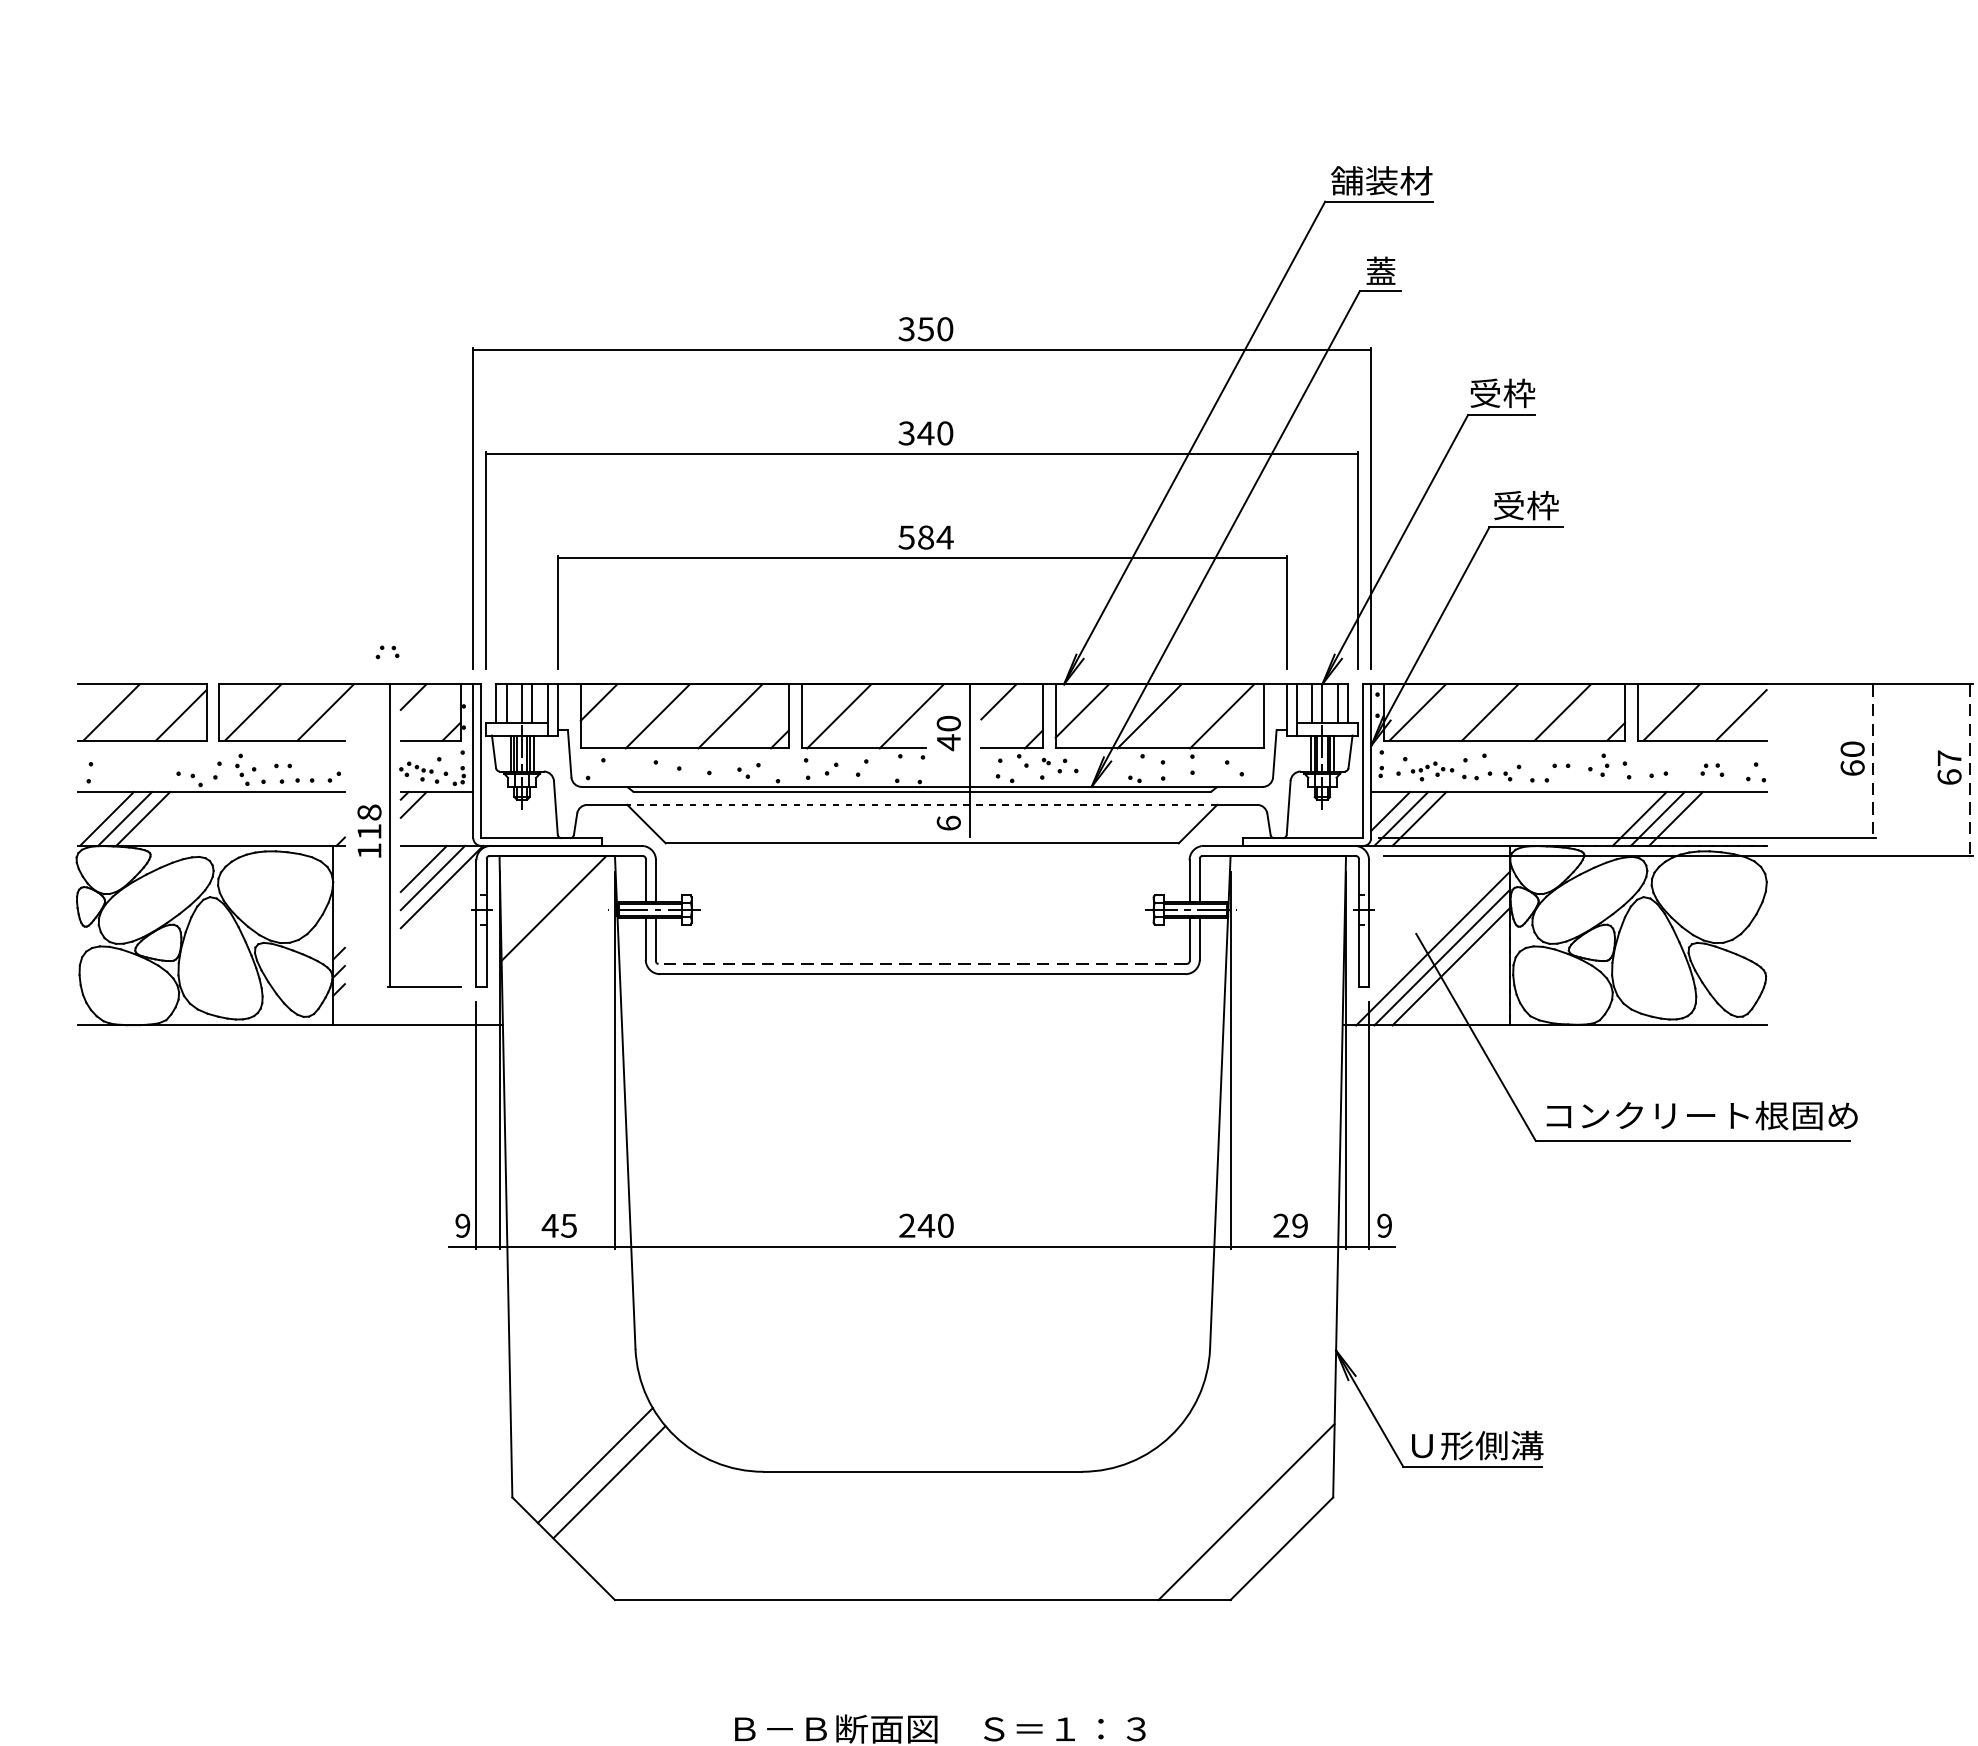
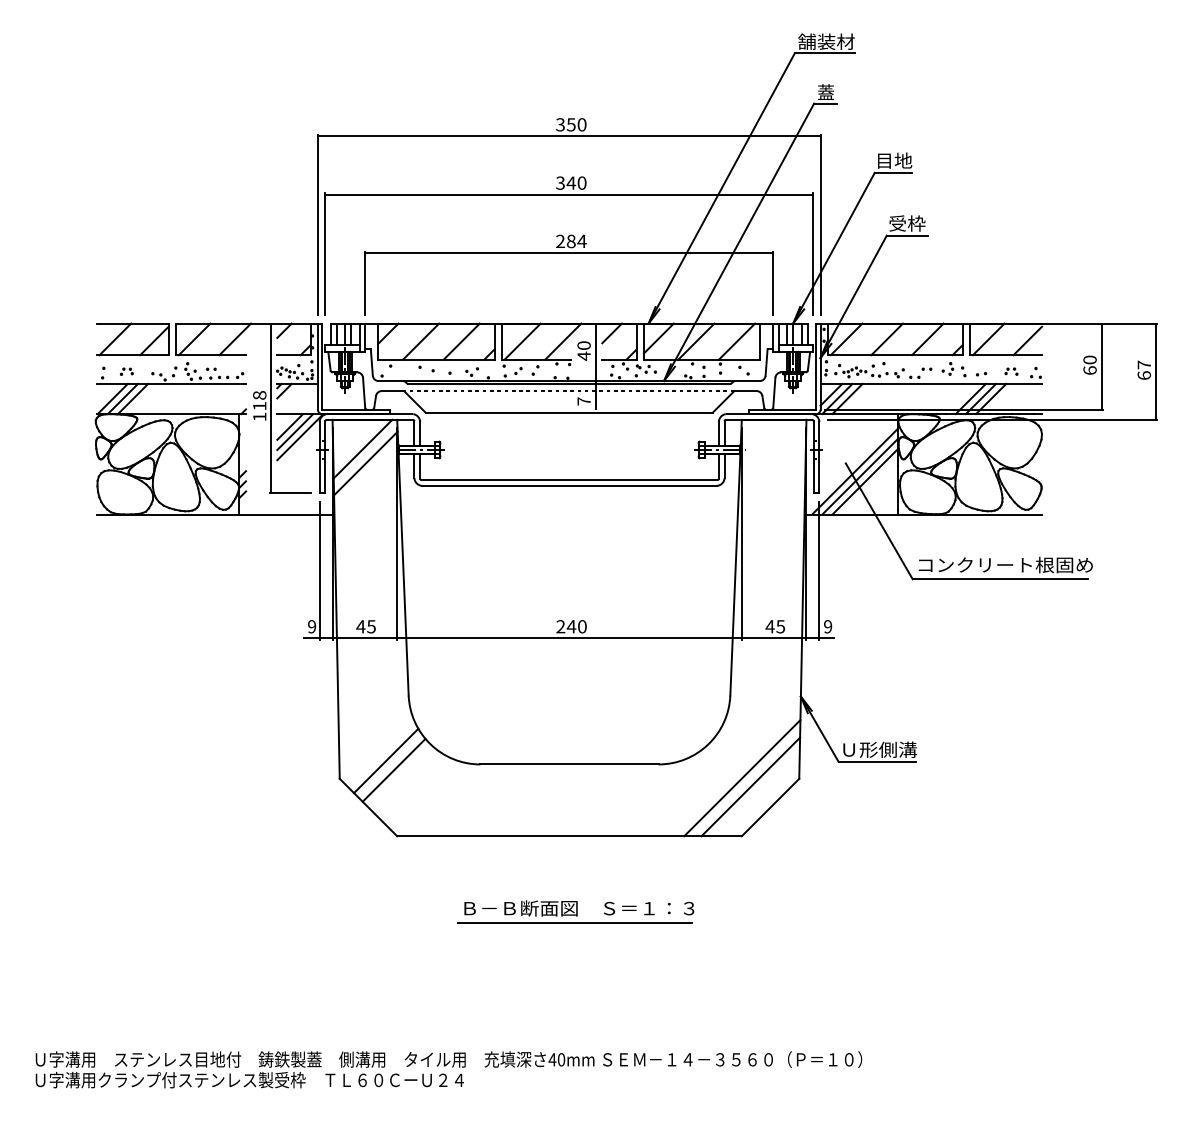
text: (1503, 392) -> (894, 160), 受枠 -> 目地
text: (906, 537) -> (560, 241), 584 -> 284
part: (386, 651) -> (126, 371), moved
line: (1873, 762) -> (1101, 367), dashed -> solid
line: (1969, 771) -> (1155, 372), dashed -> solid
text: (947, 823) -> (583, 401), 6 -> 7
line: (558, 934) -> (365, 463), added
line: (922, 964) -> (569, 480), dashed -> solid
text: (1288, 1225) -> (774, 626), 29 -> 45
line: (1231, 1496) -> (742, 778), added

